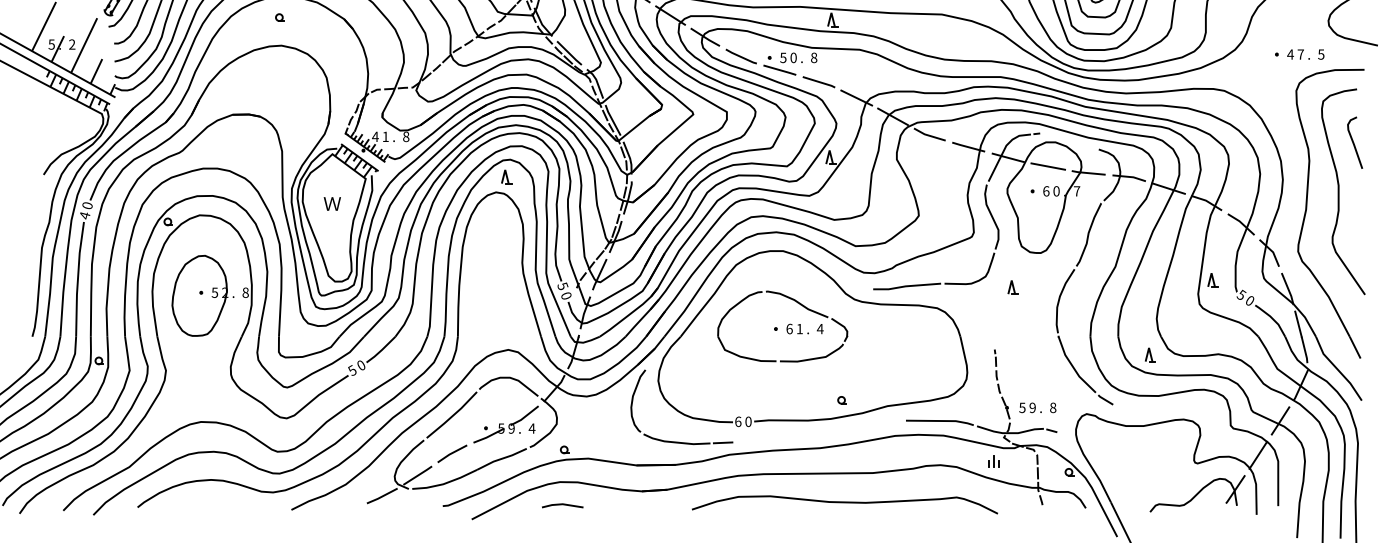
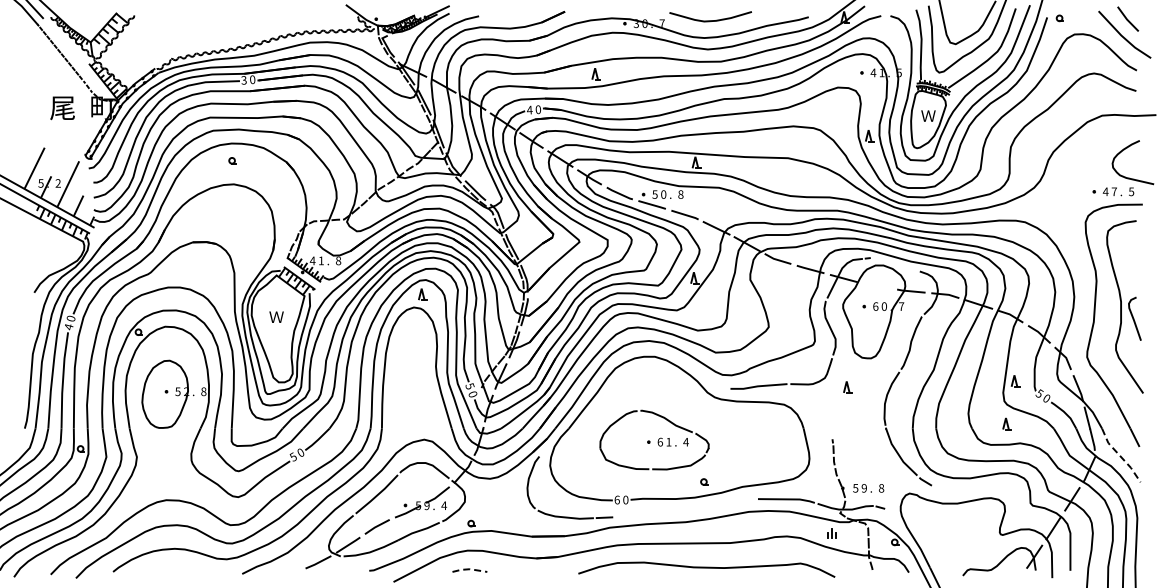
part: (1299, 54) -> (1113, 191), moved
curve: (1354, 142) -> (1134, 318), moved
line: (1048, 166) -> (877, 285), removed
part: (782, 325) -> (654, 439), moved
part: (1149, 354) -> (1006, 423), moved
line: (1337, 369) -> (1120, 456), solid -> dashed
line: (562, 504) -> (469, 569), solid -> dashed

